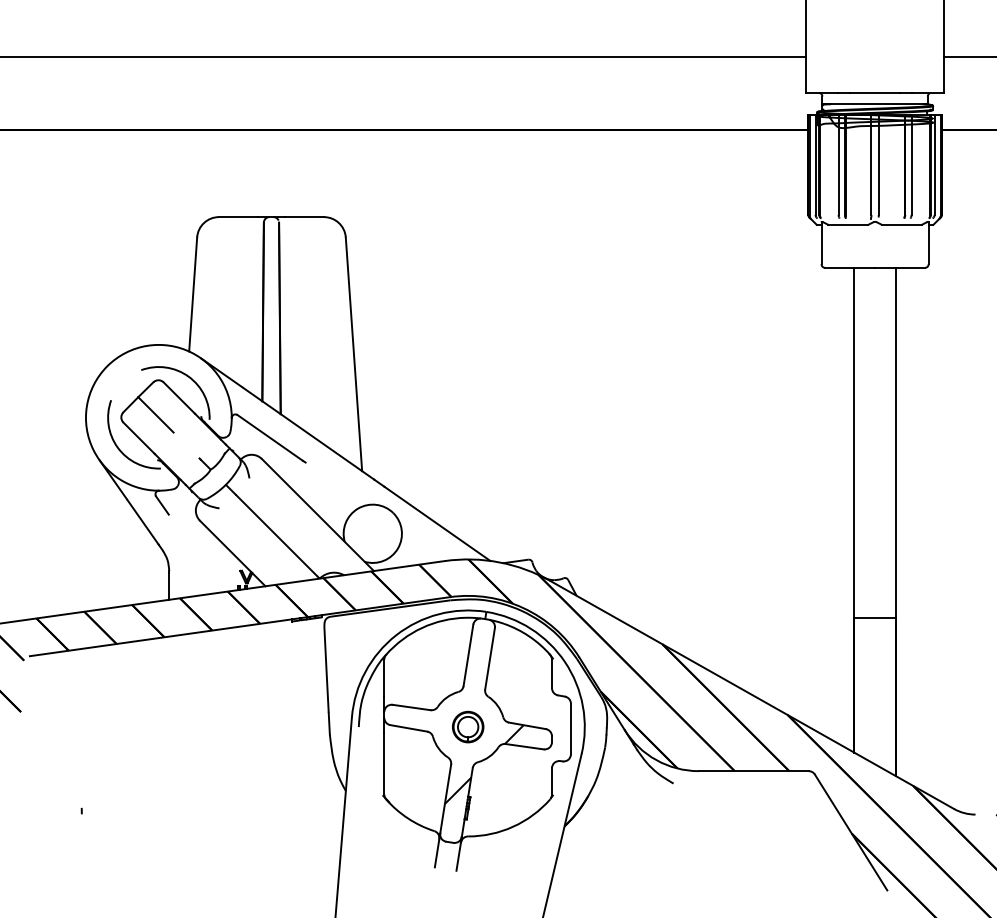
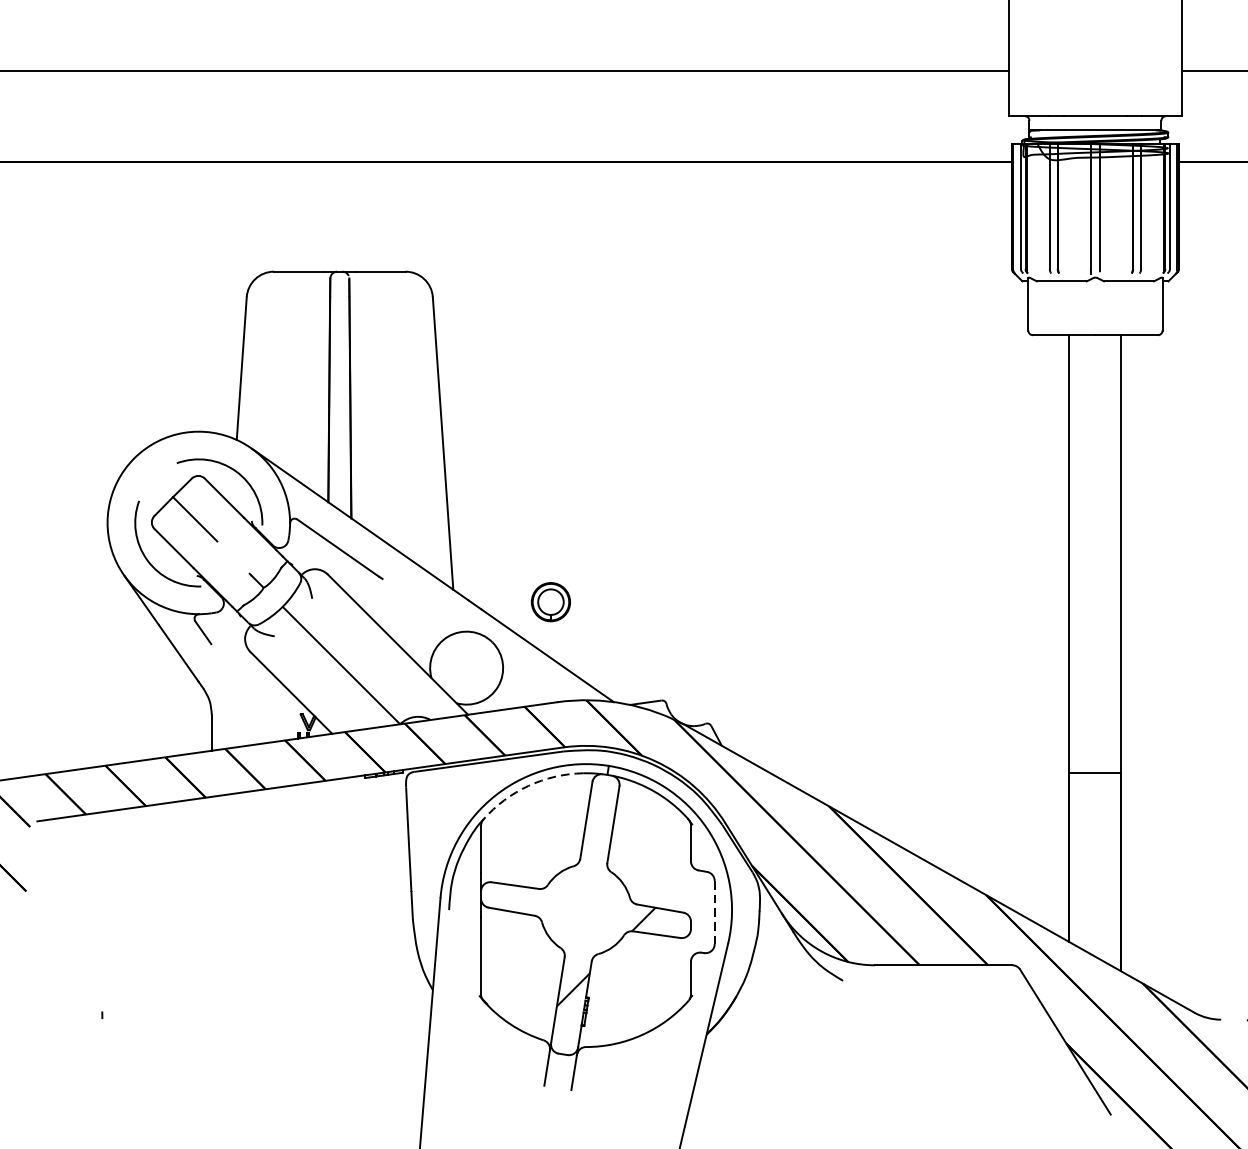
arc: (422, 627) -> (528, 785), solid -> dashed
part: (468, 726) -> (551, 601), moved
line: (570, 729) -> (714, 913), solid -> dashed

